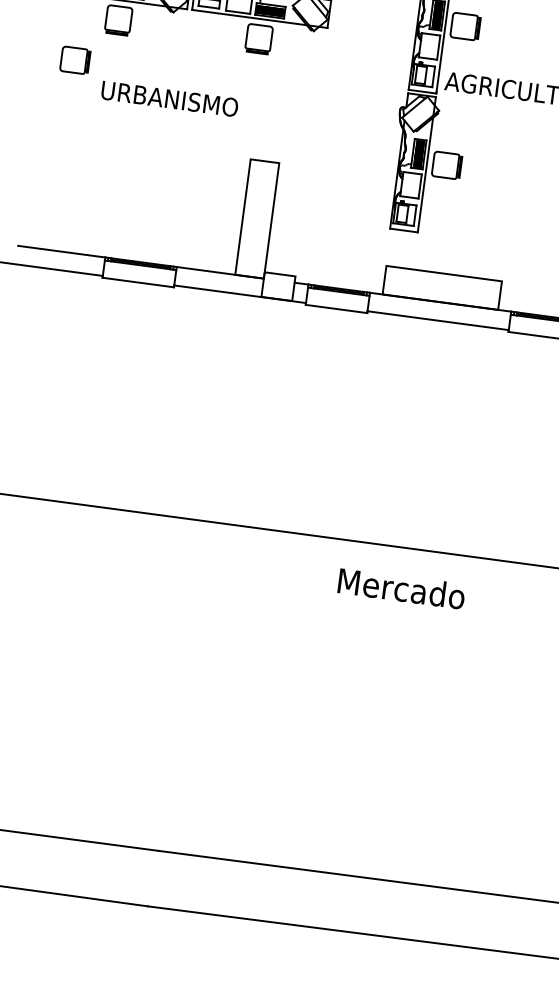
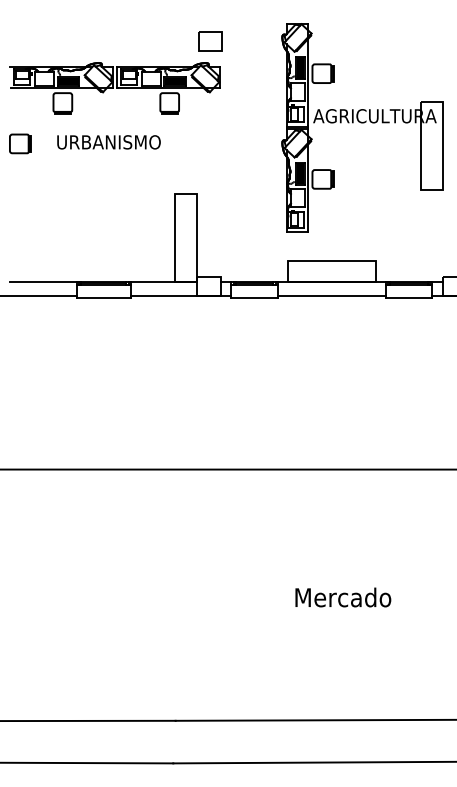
part: (75, 59) -> (20, 143), moved
text: (169, 99) -> (108, 142), moved
text: (401, 588) -> (343, 597), moved

